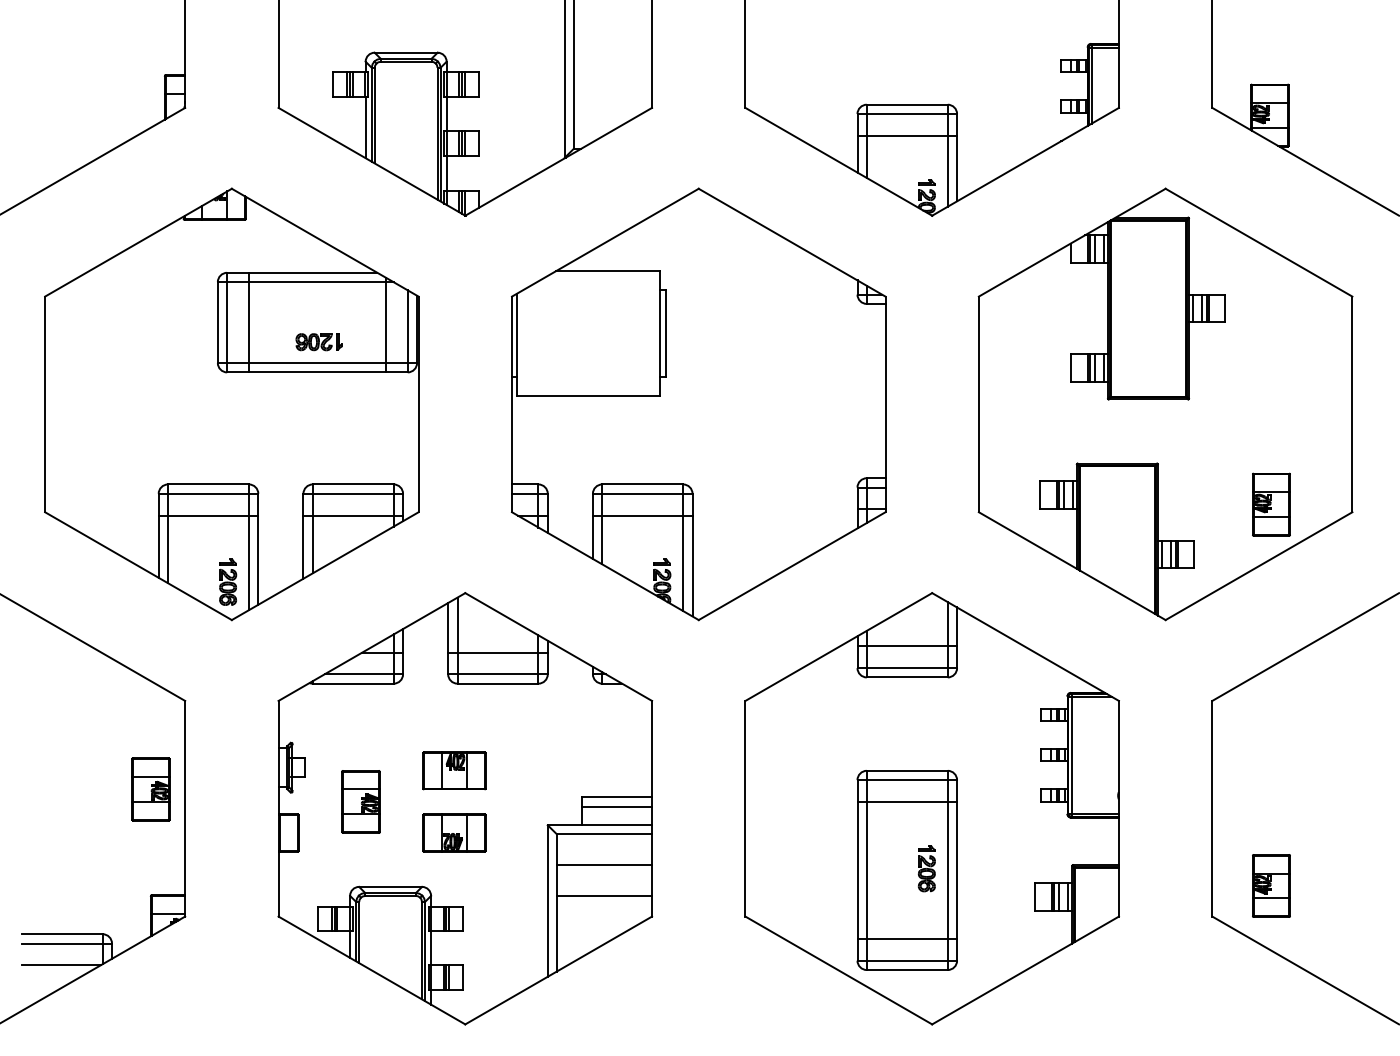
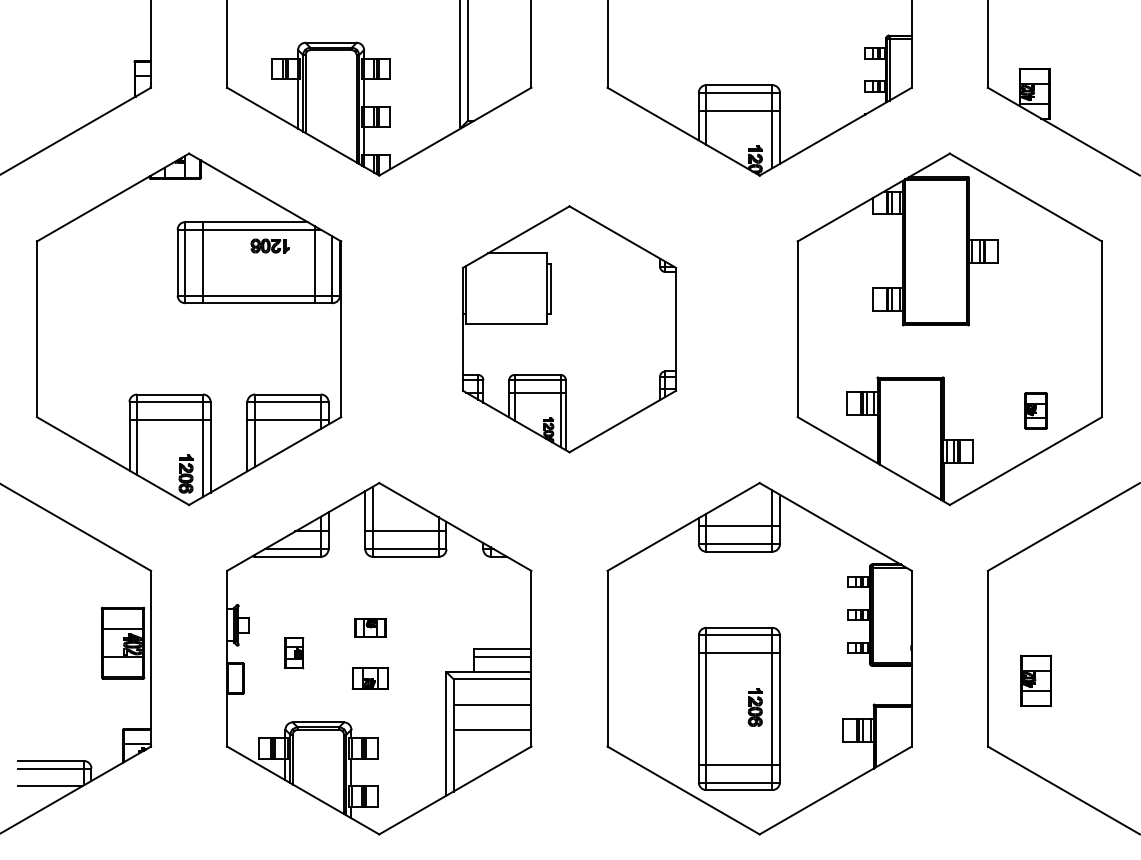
part: (318, 342) -> (269, 246), moved
part: (698, 404) -> (569, 329), size x0.7
part: (1271, 504) -> (1036, 410), size x0.7
part: (454, 770) -> (370, 627), size x0.6
part: (150, 789) -> (122, 643), size x1.4
part: (360, 801) -> (293, 652), size x0.6
part: (454, 832) -> (370, 678), size x0.7
part: (1271, 885) -> (1036, 680), moved

